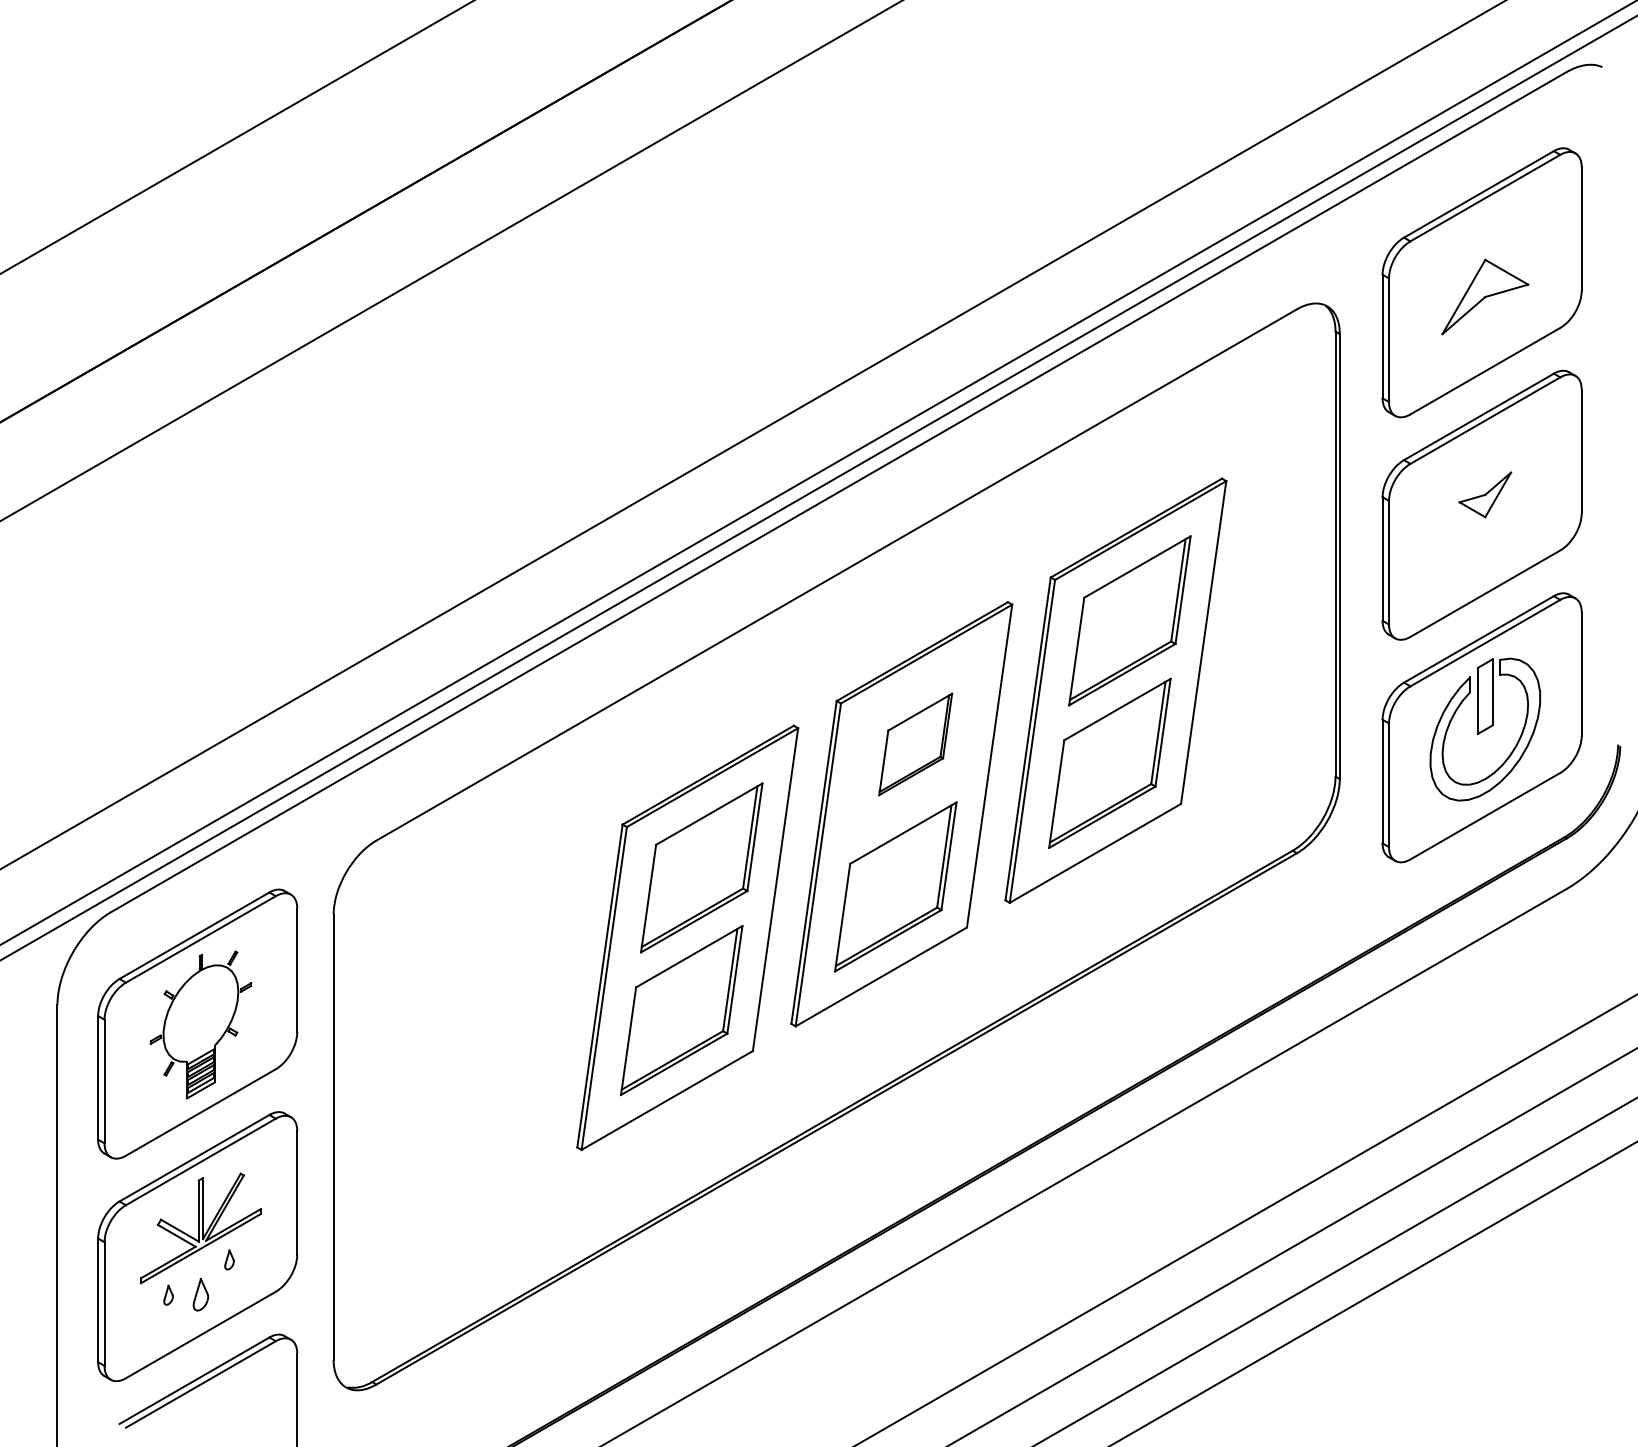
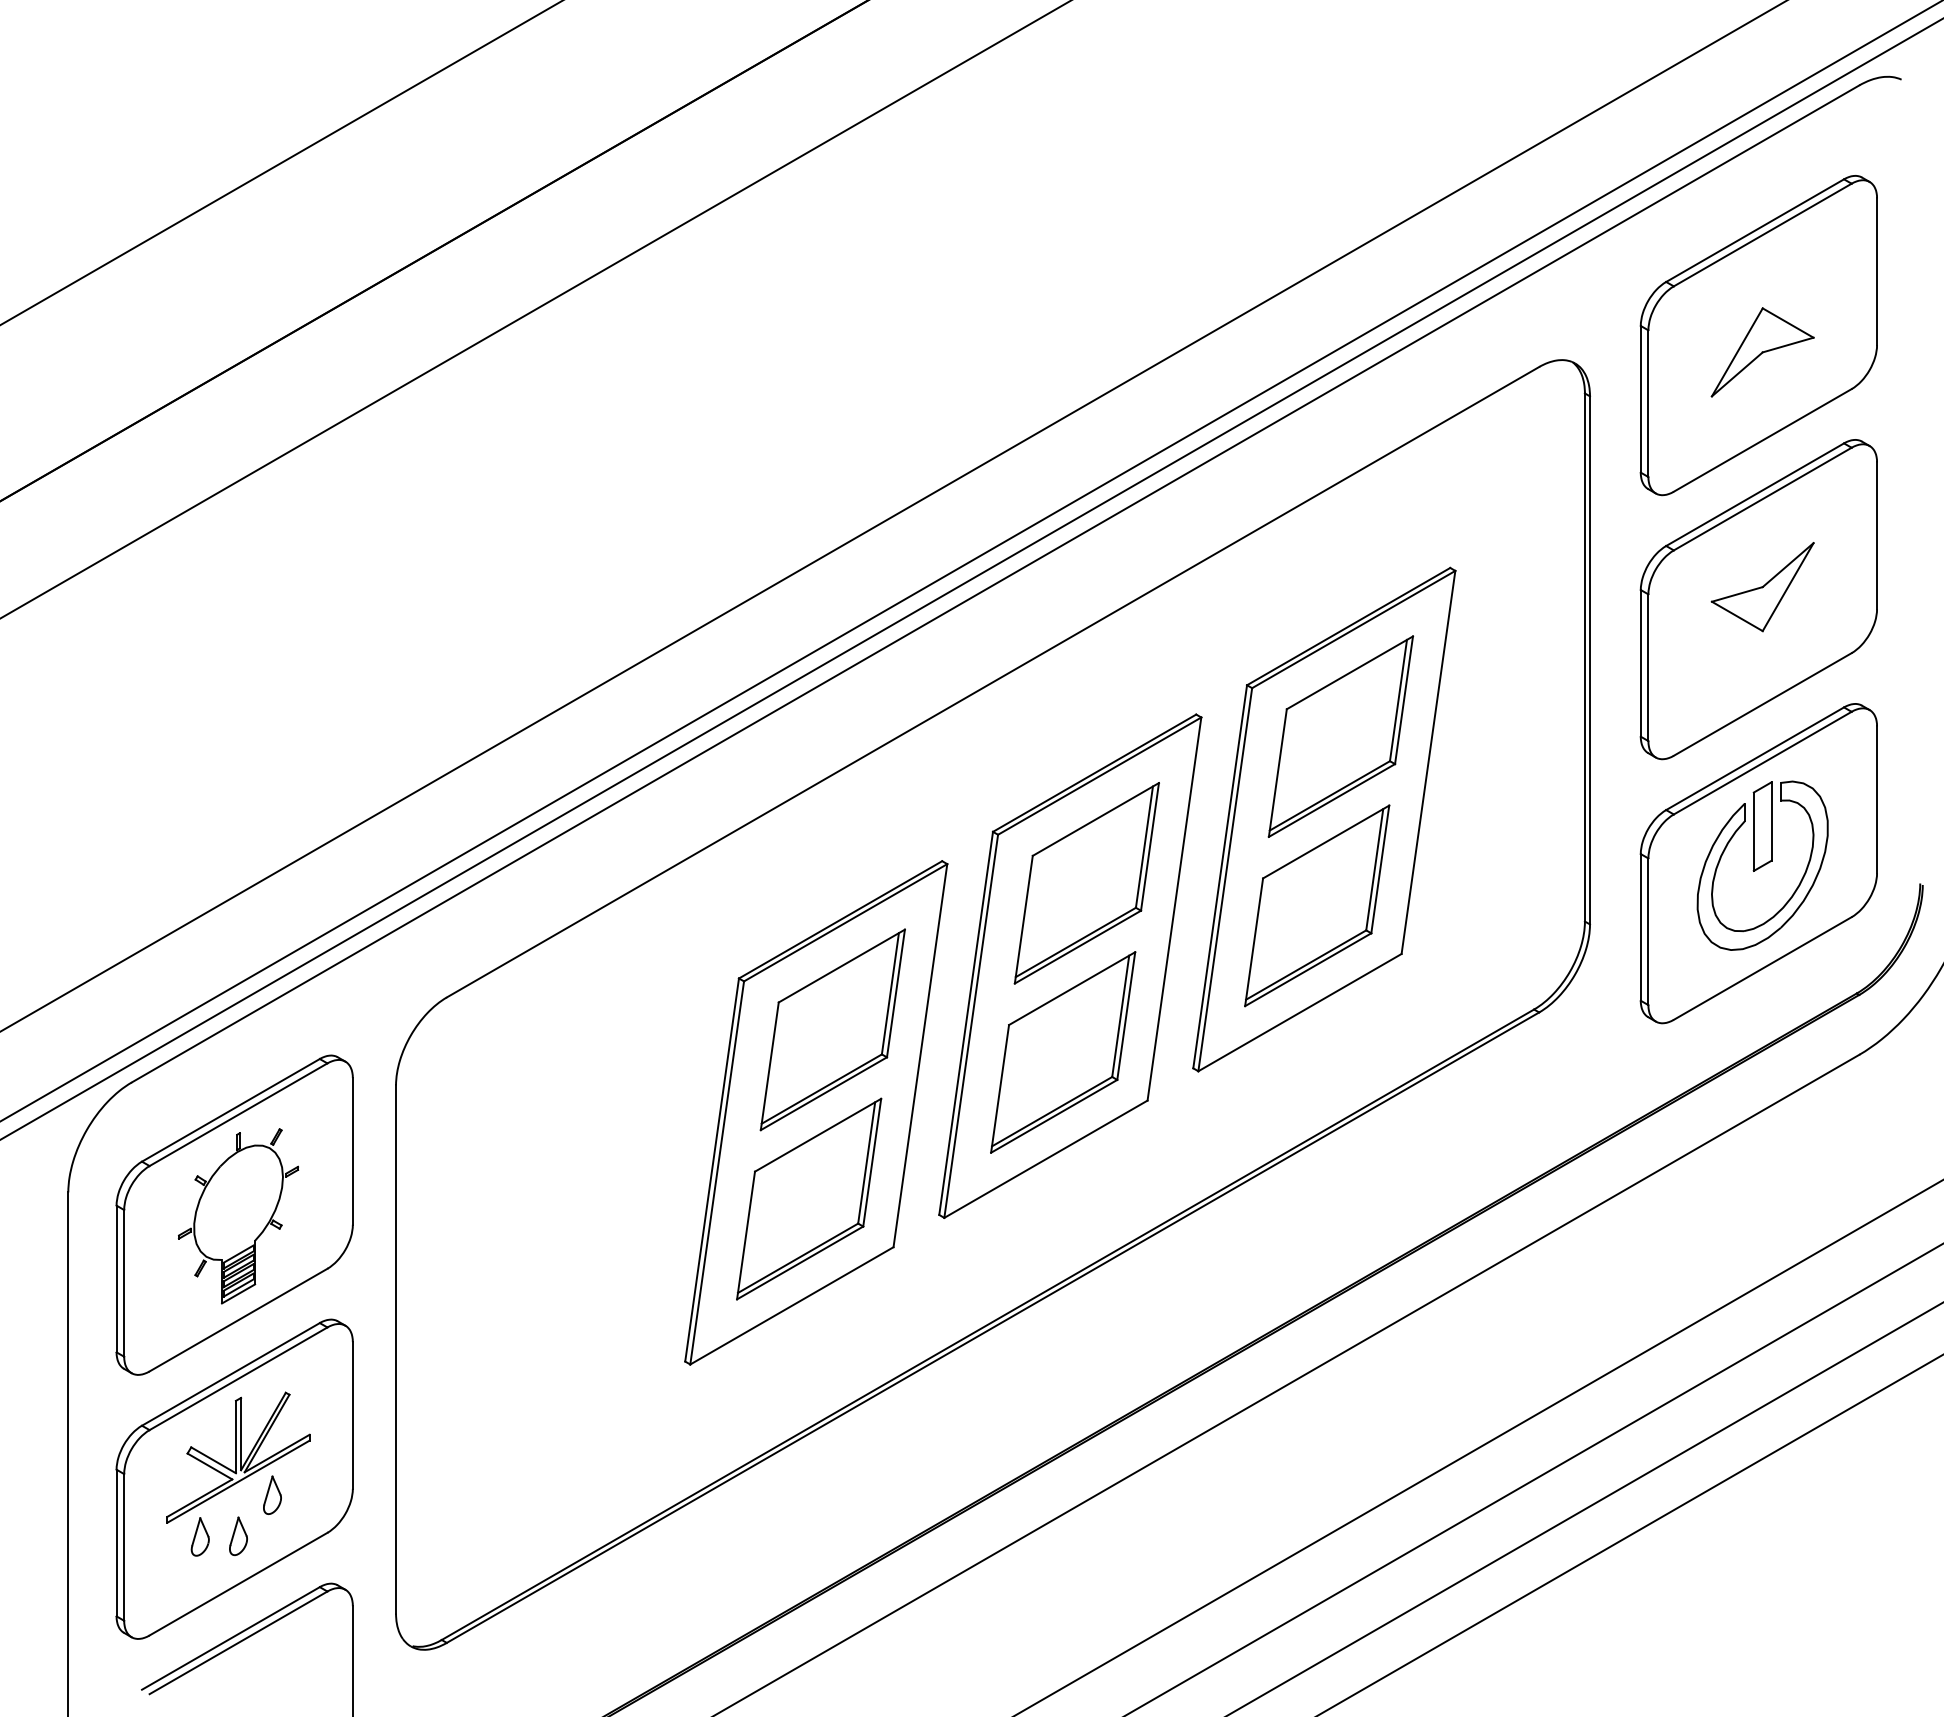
part: (1485, 495) -> (1762, 587), size x1.67
part: (915, 744) -> (1086, 883), size x1.67
part: (229, 1259) -> (272, 1494), size x1.67
part: (168, 1294) -> (199, 1536), size x1.67

